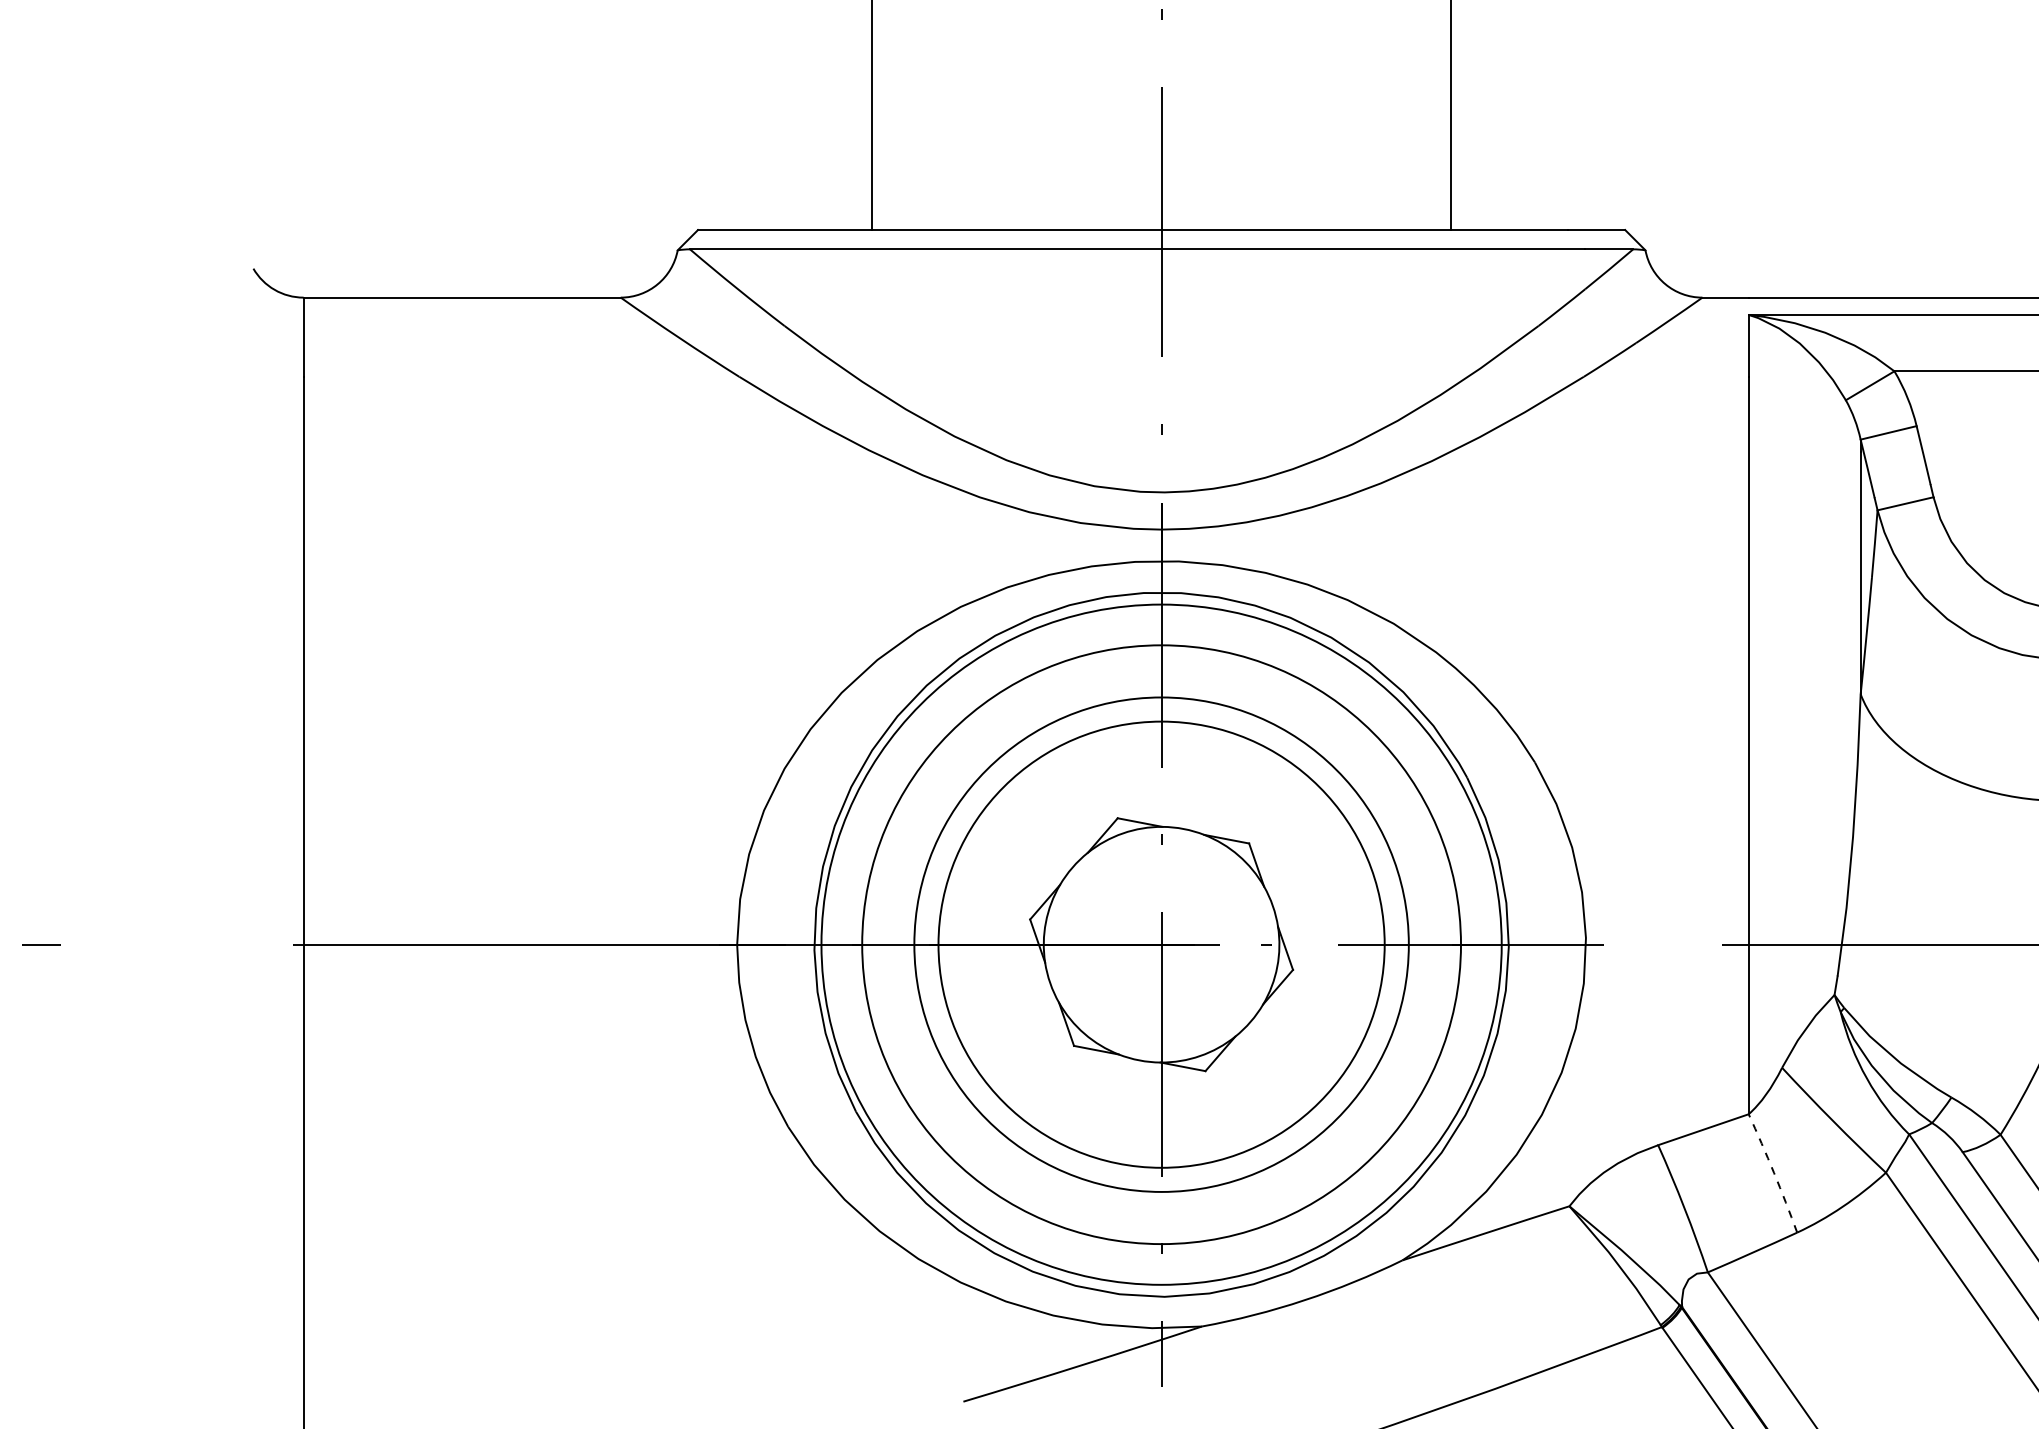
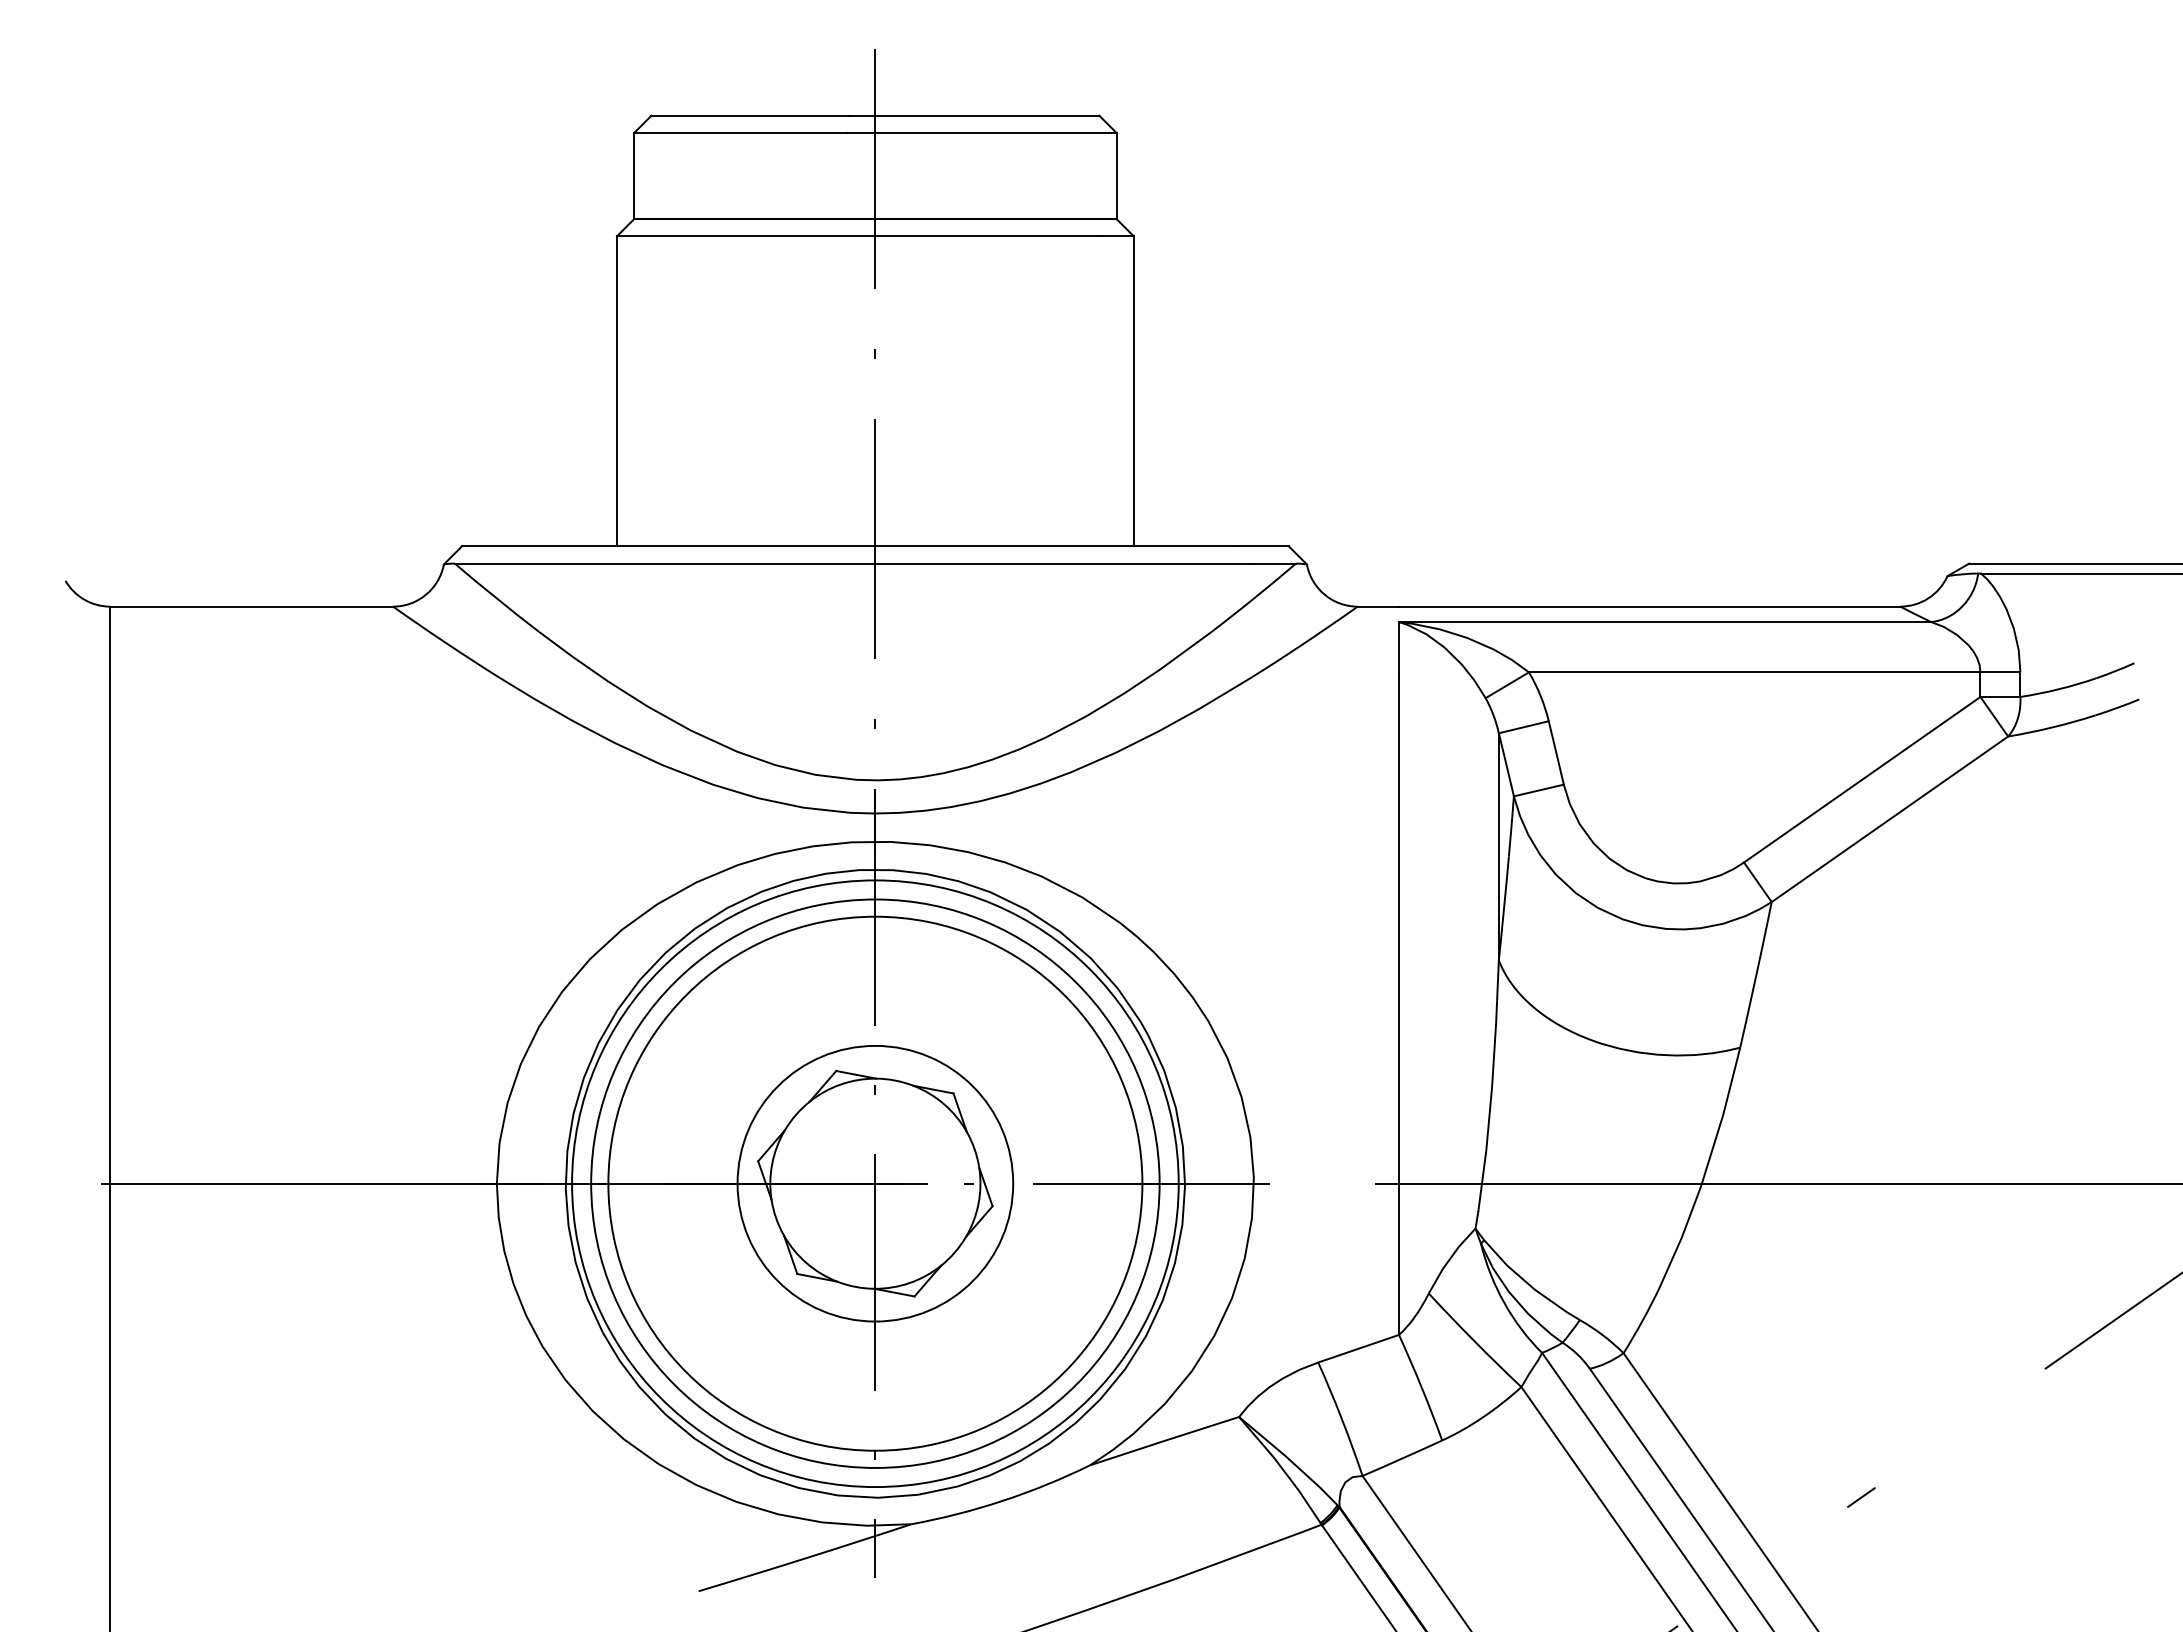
circle: (1161, 944) -> (875, 1183), size x0.62
circle: (1161, 944) -> (875, 1183), size x1.43
arc: (1773, 1173) -> (1421, 1387), dashed -> solid

